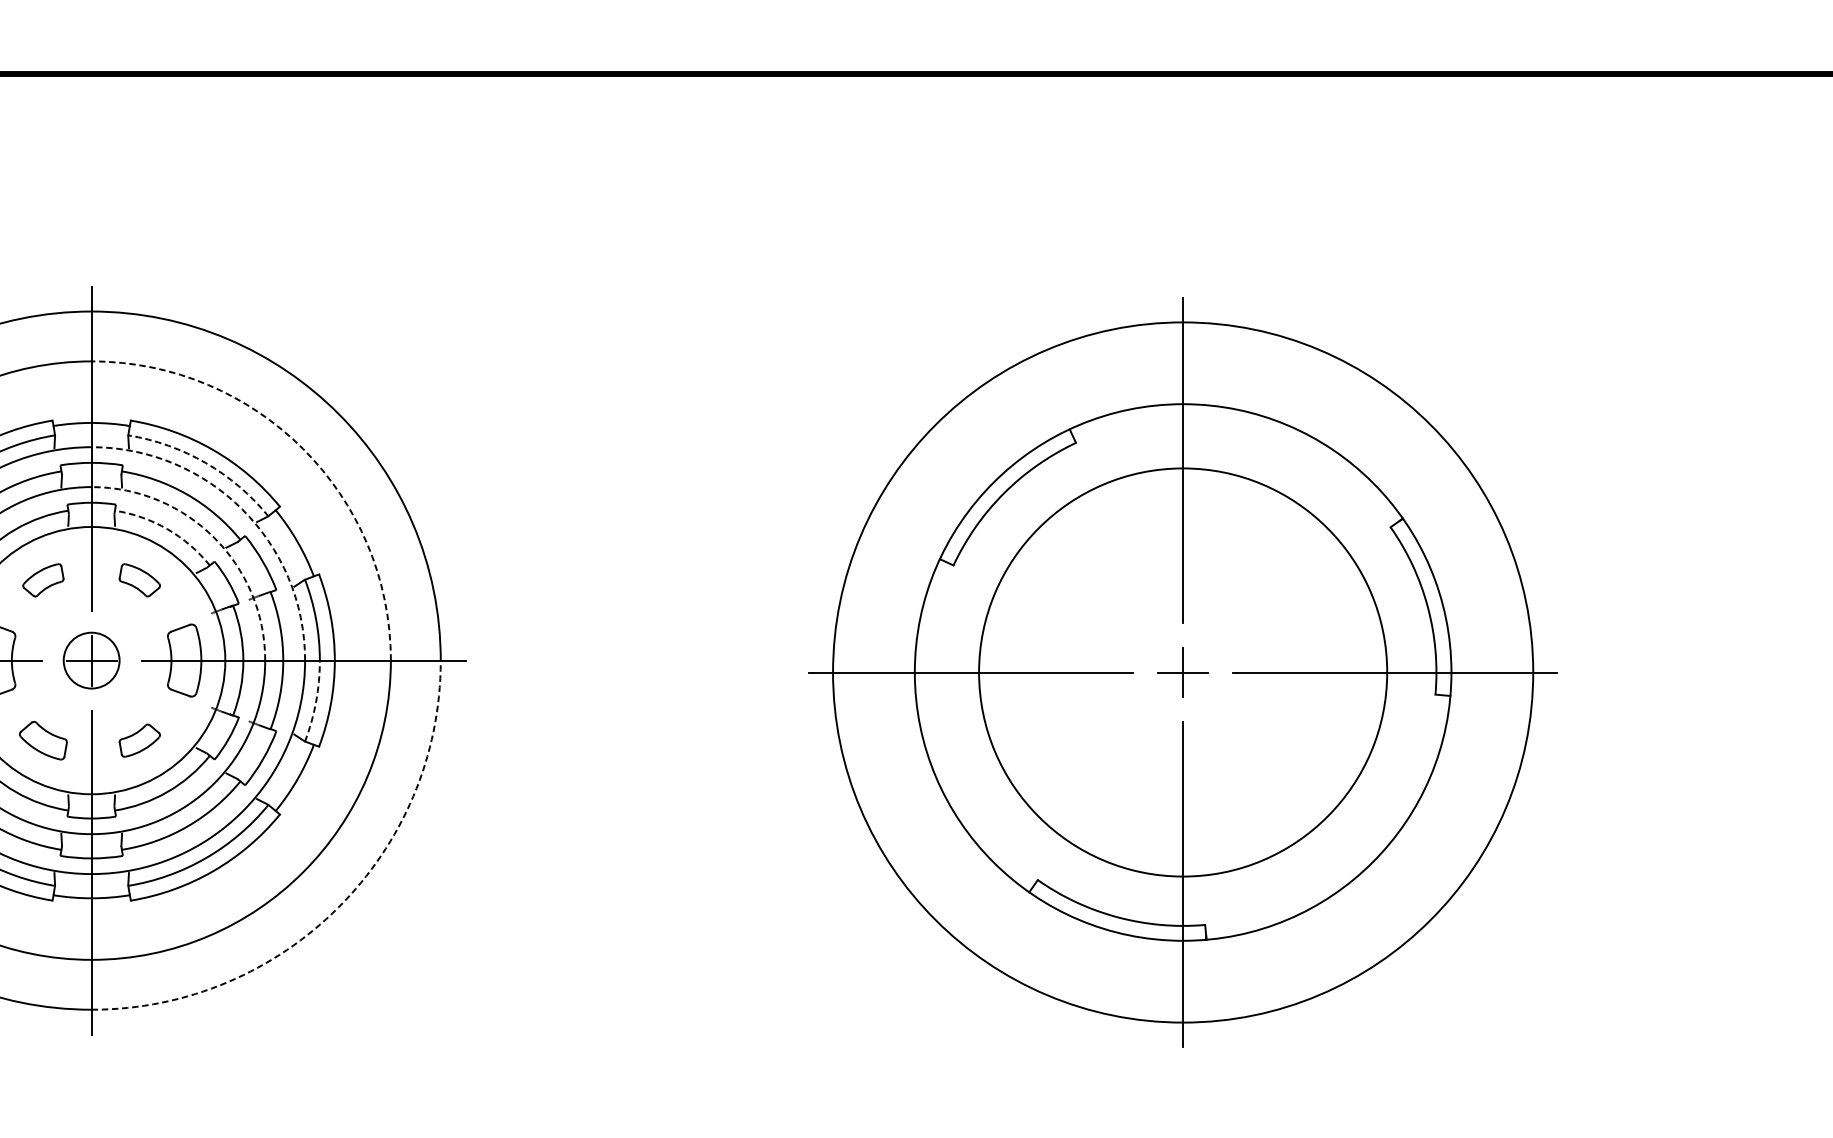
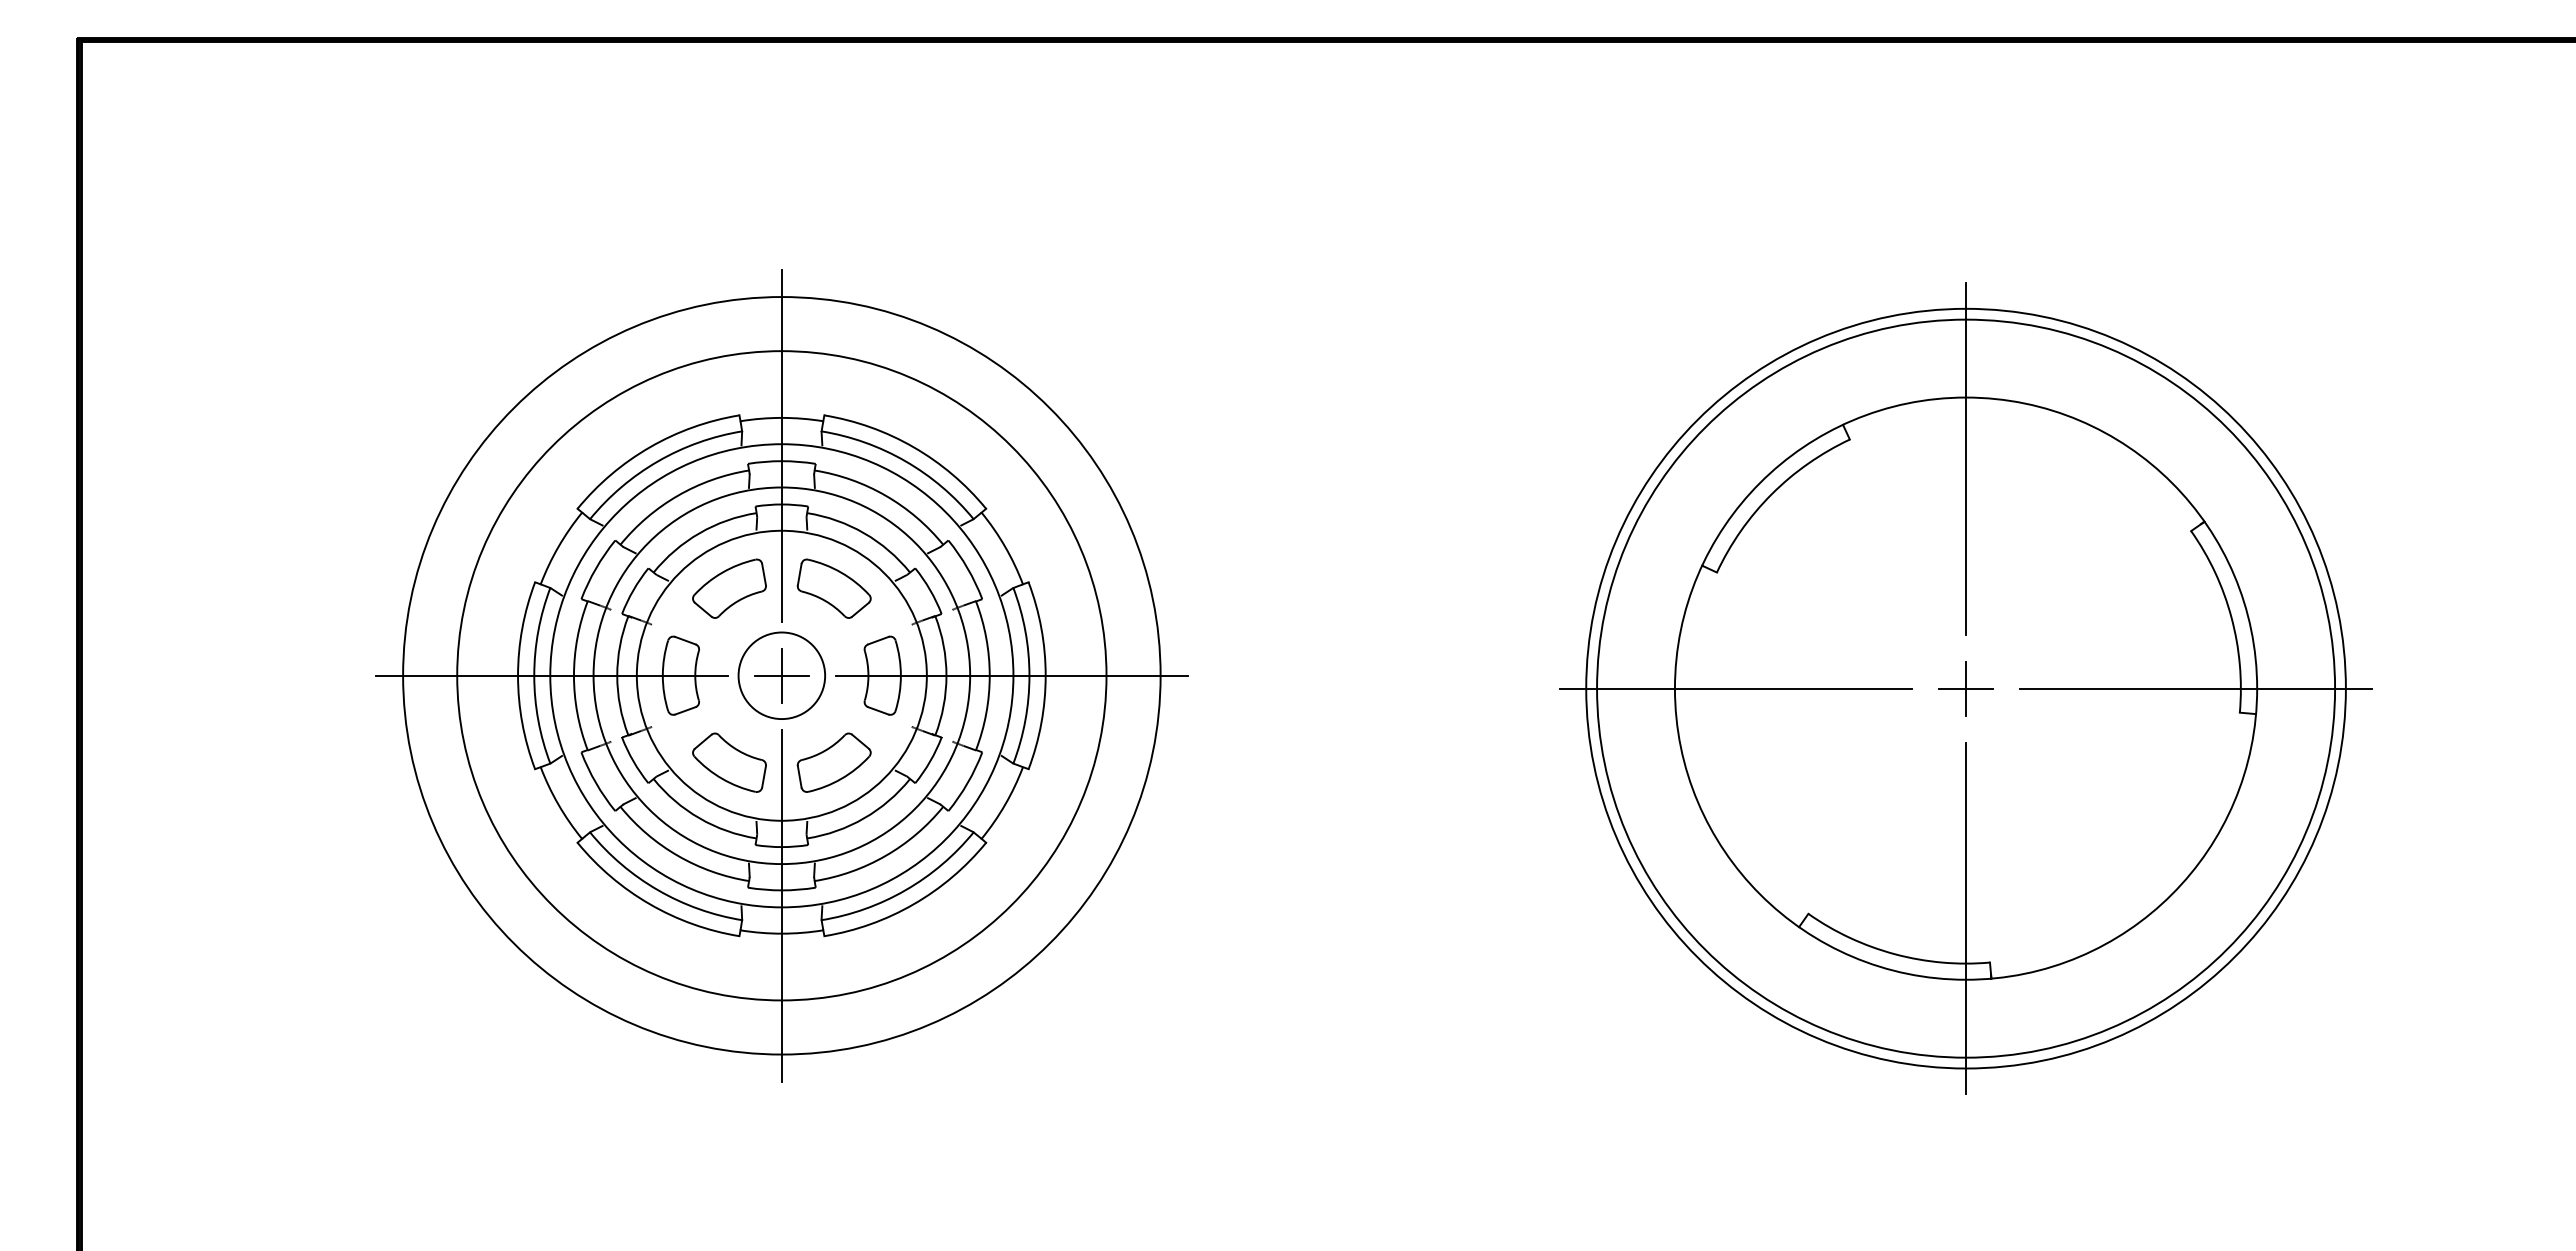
arc: (303, 449) -> (1011, 446), dashed -> solid
arc: (205, 463) -> (905, 461), dashed -> solid
arc: (242, 510) -> (945, 512), dashed -> solid
arc: (167, 529) -> (864, 533), dashed -> solid
arc: (214, 537) -> (915, 542), dashed -> solid
part: (43, 580) -> (729, 588), size x1.67
part: (139, 580) -> (833, 588), size x1.67
circle: (91, 660) -> (781, 675), size x1.43
circle: (1183, 672) -> (1966, 688), size x1.67
arc: (316, 701) -> (1025, 720), dashed -> solid
part: (43, 740) -> (729, 762), size x1.43
part: (139, 740) -> (833, 762), size x1.67
arc: (338, 907) -> (1049, 943), dashed -> solid

